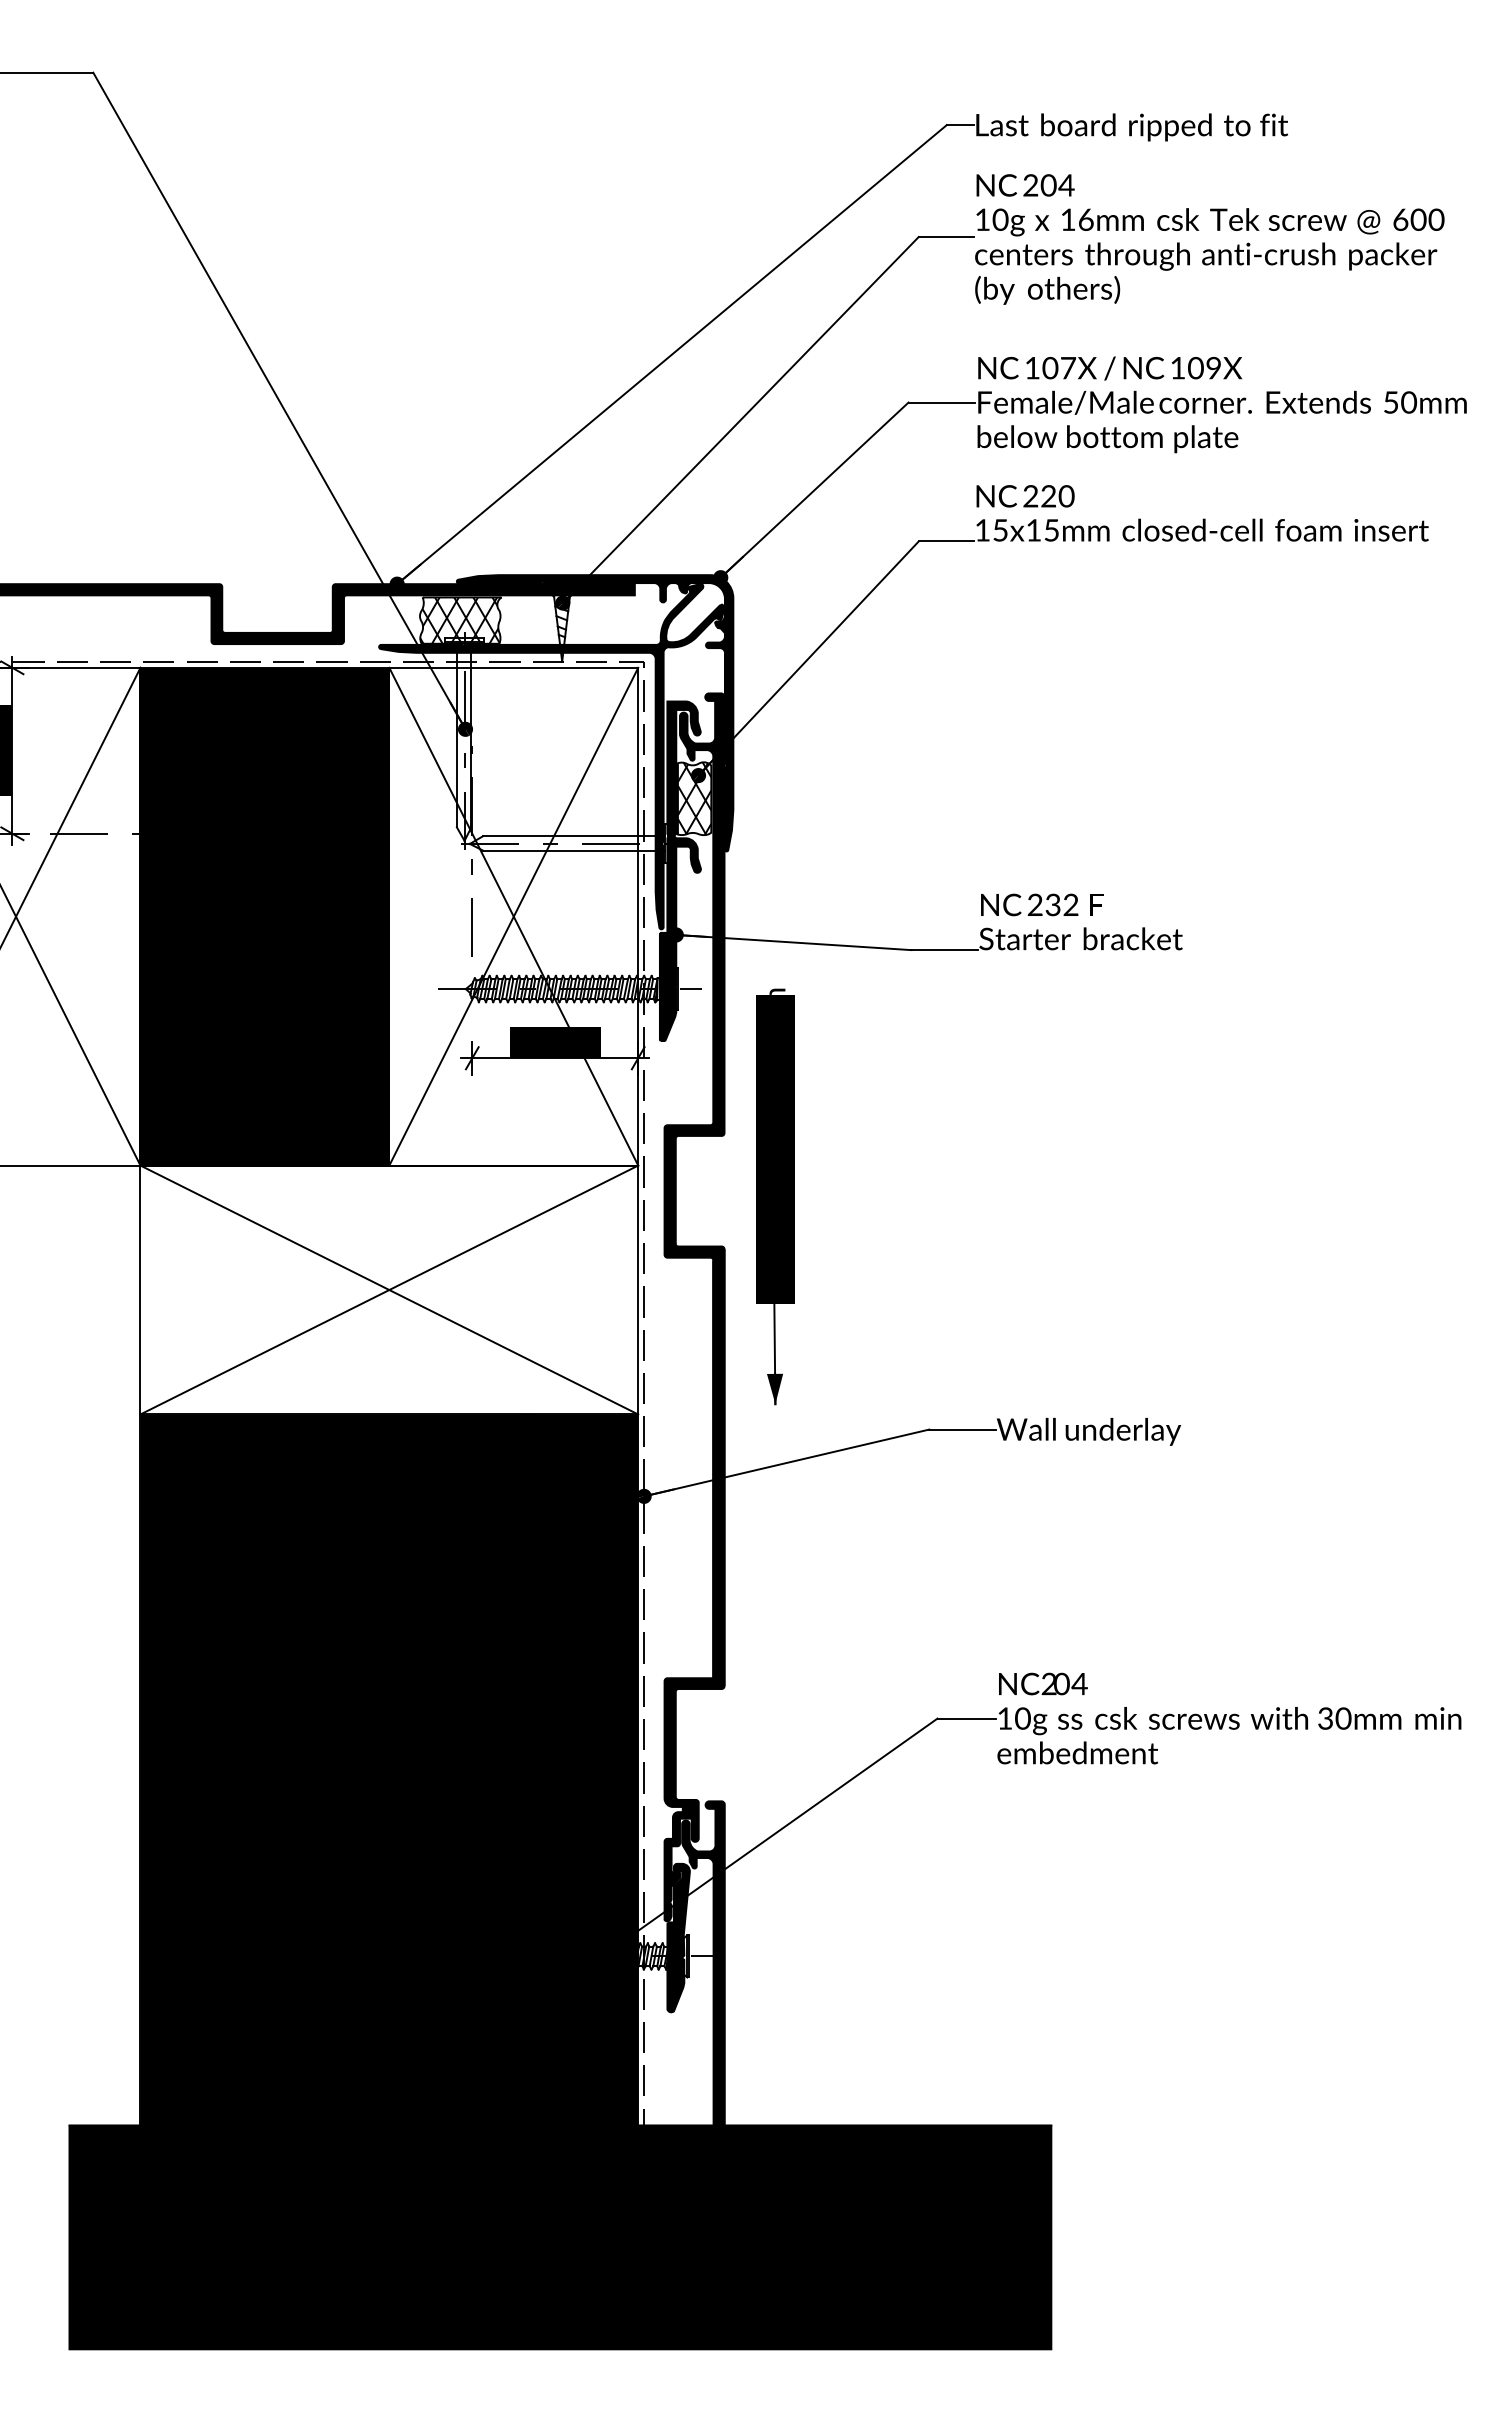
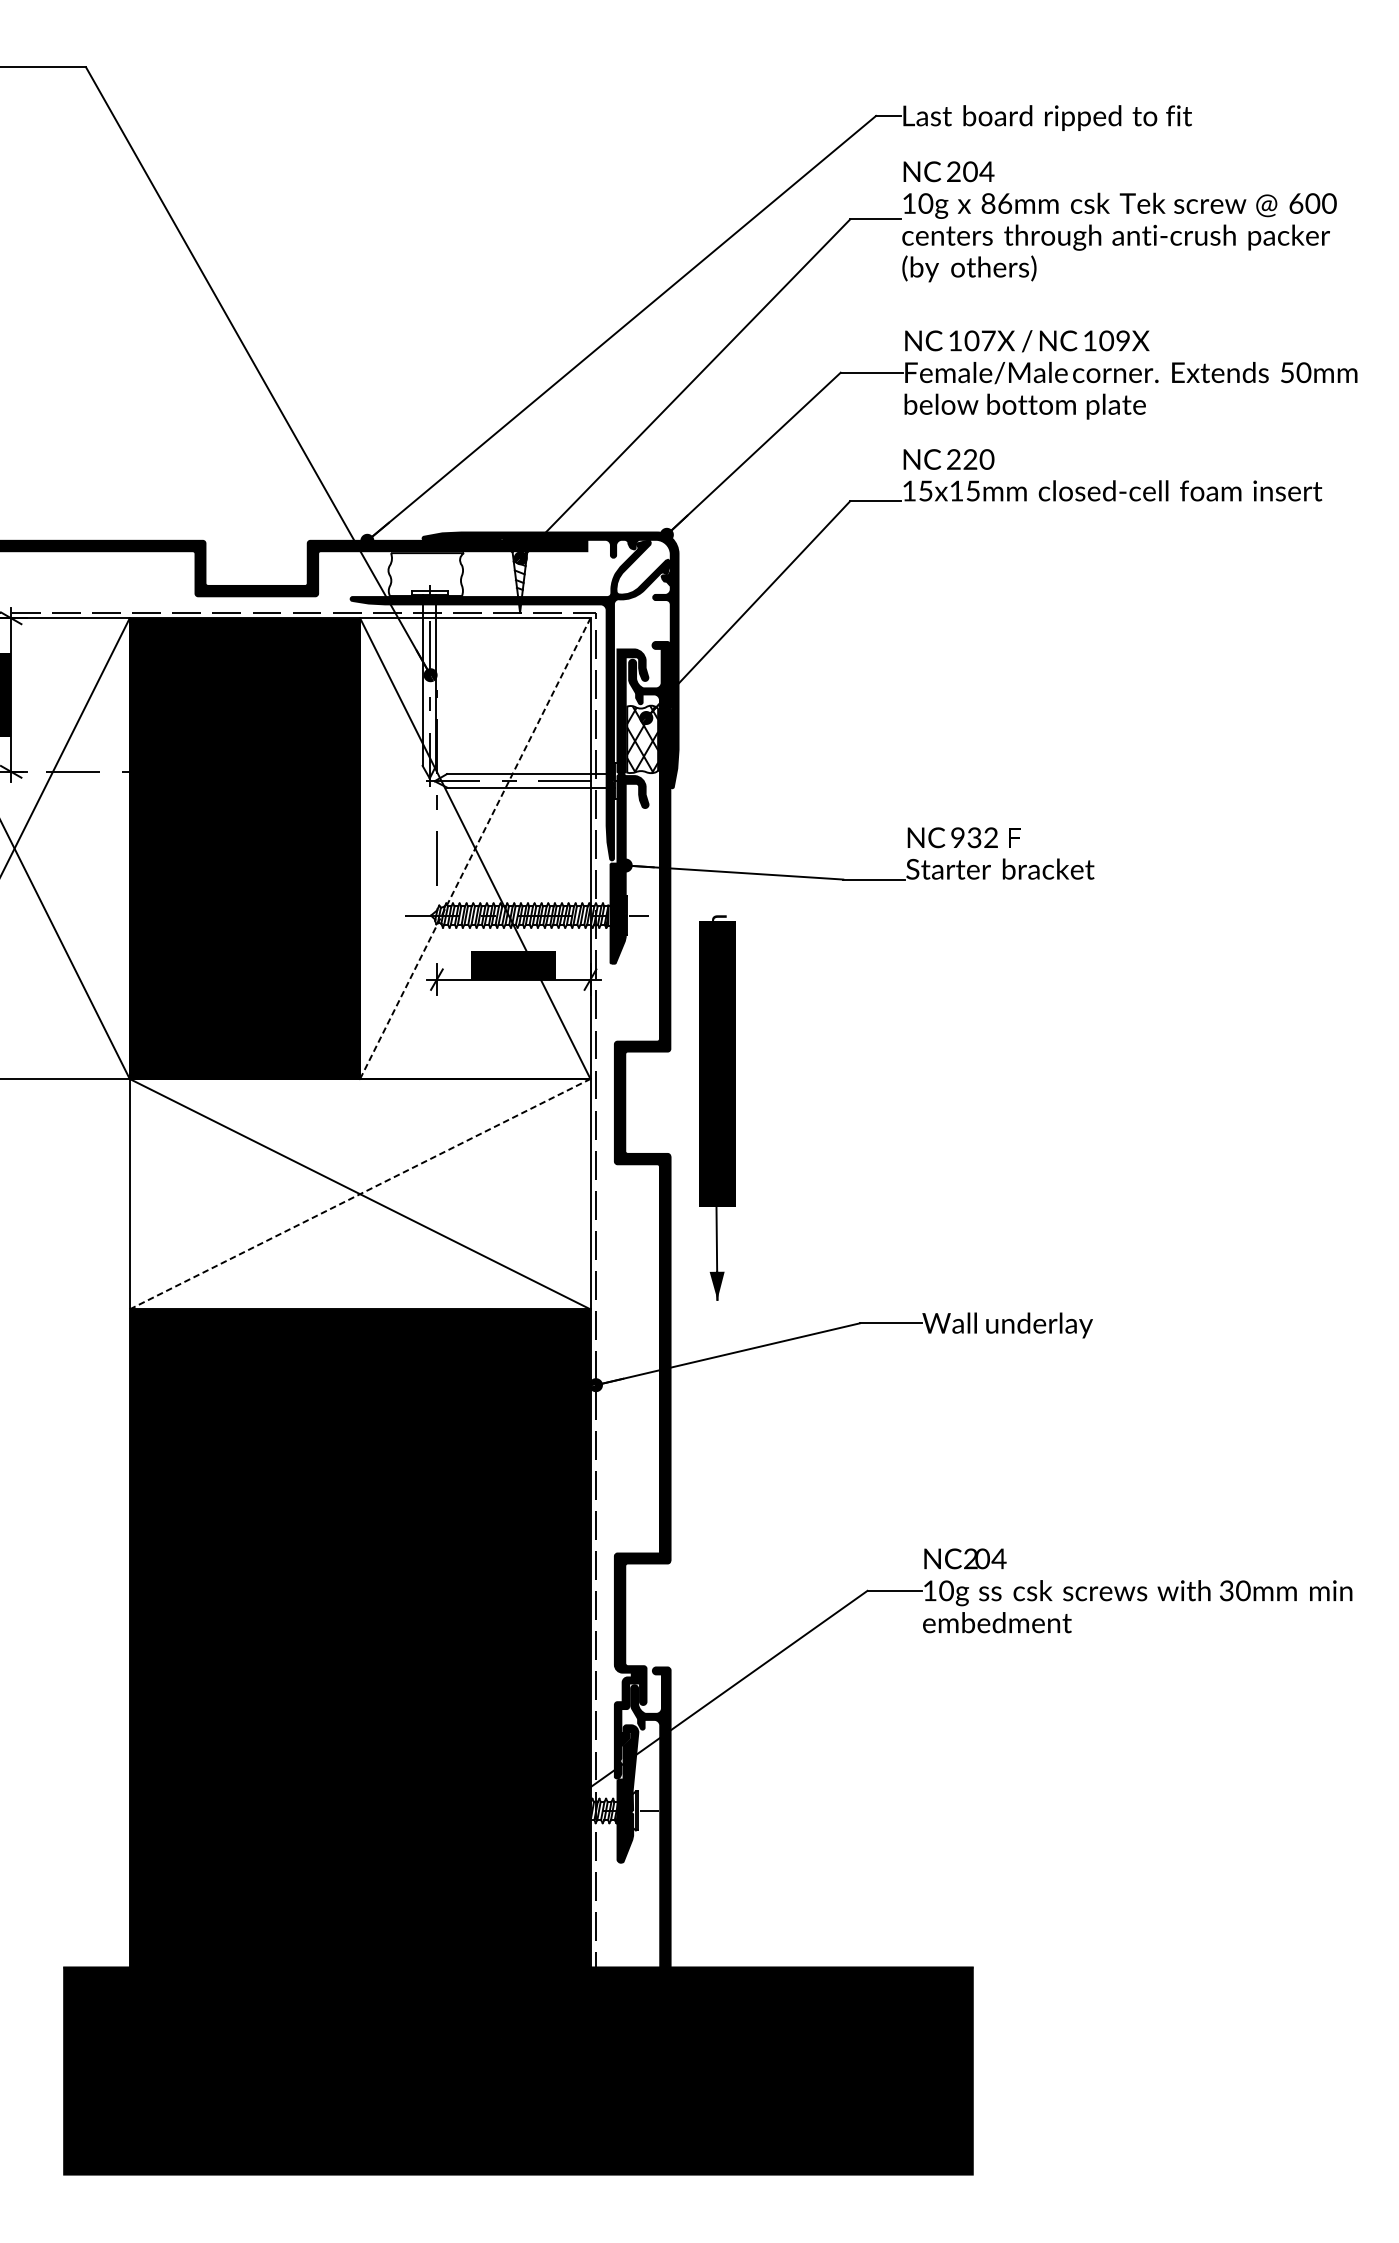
text: (1067, 219) -> (987, 203), 16mm -> 86mm
hatch: (459, 620) -> (425, 574), removed
text: (1034, 905) -> (957, 838), 232 -> 932
line: (514, 916) -> (475, 848), solid -> dashed
line: (389, 1289) -> (360, 1193), solid -> dashed

